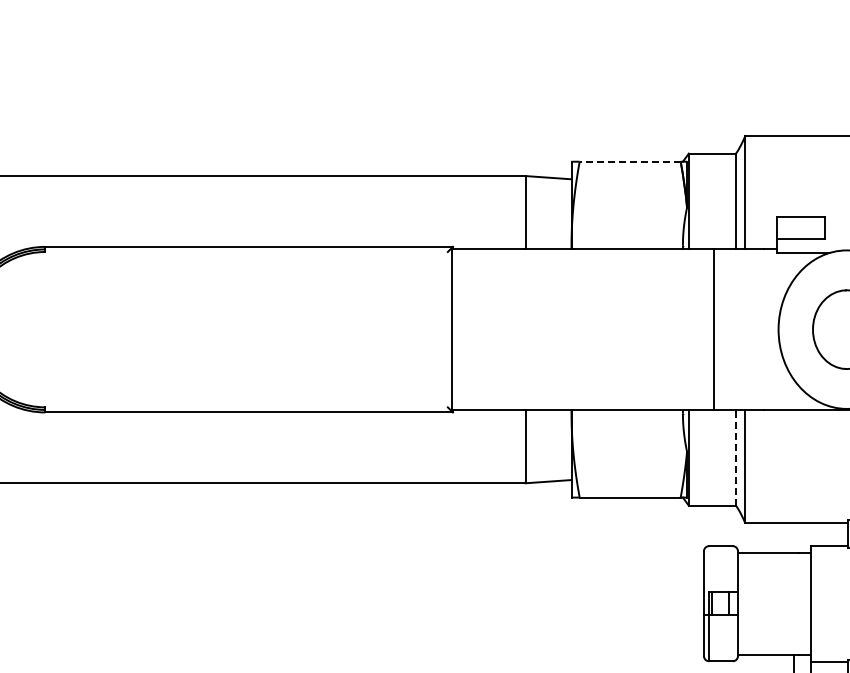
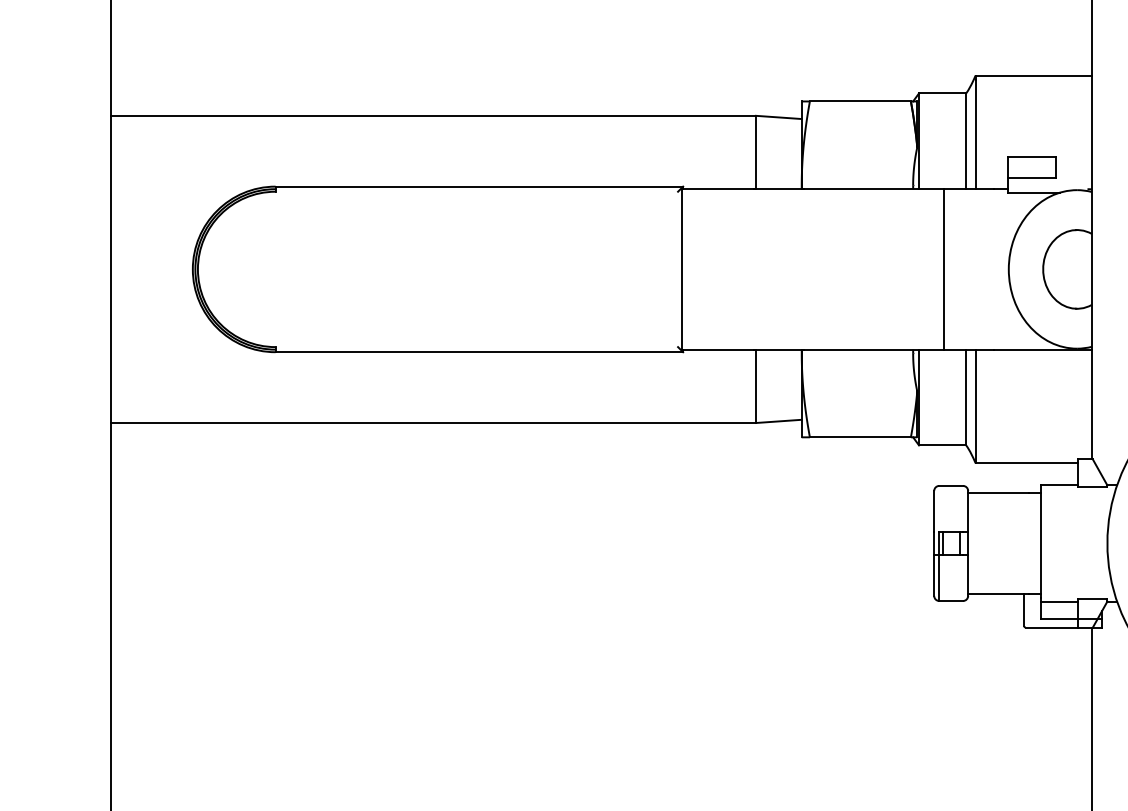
line: (630, 161) -> (860, 101), dashed -> solid
line: (736, 457) -> (966, 397), dashed -> solid

